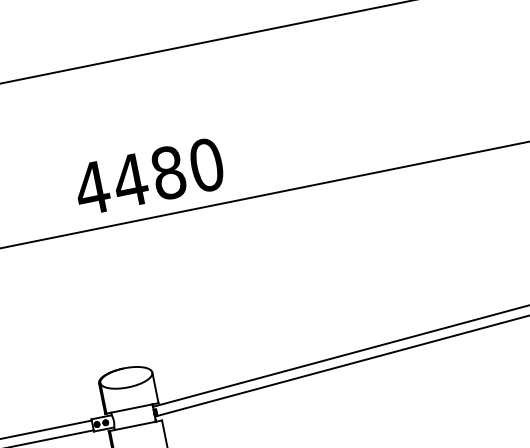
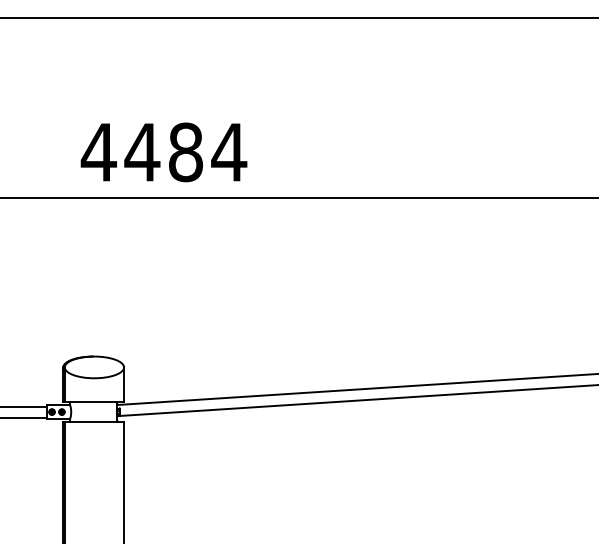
text: (206, 165) -> (229, 152), 4480 -> 4484

